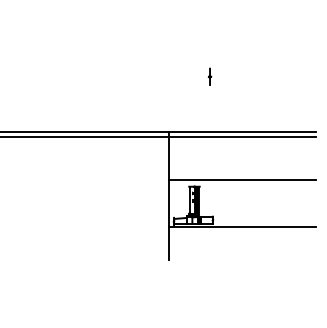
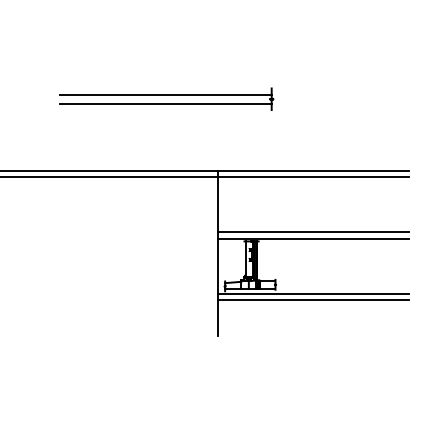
line: (127, 73) -> (165, 95), added
line: (127, 80) -> (165, 103), added
line: (242, 184) -> (313, 238), added
line: (242, 232) -> (313, 300), added

